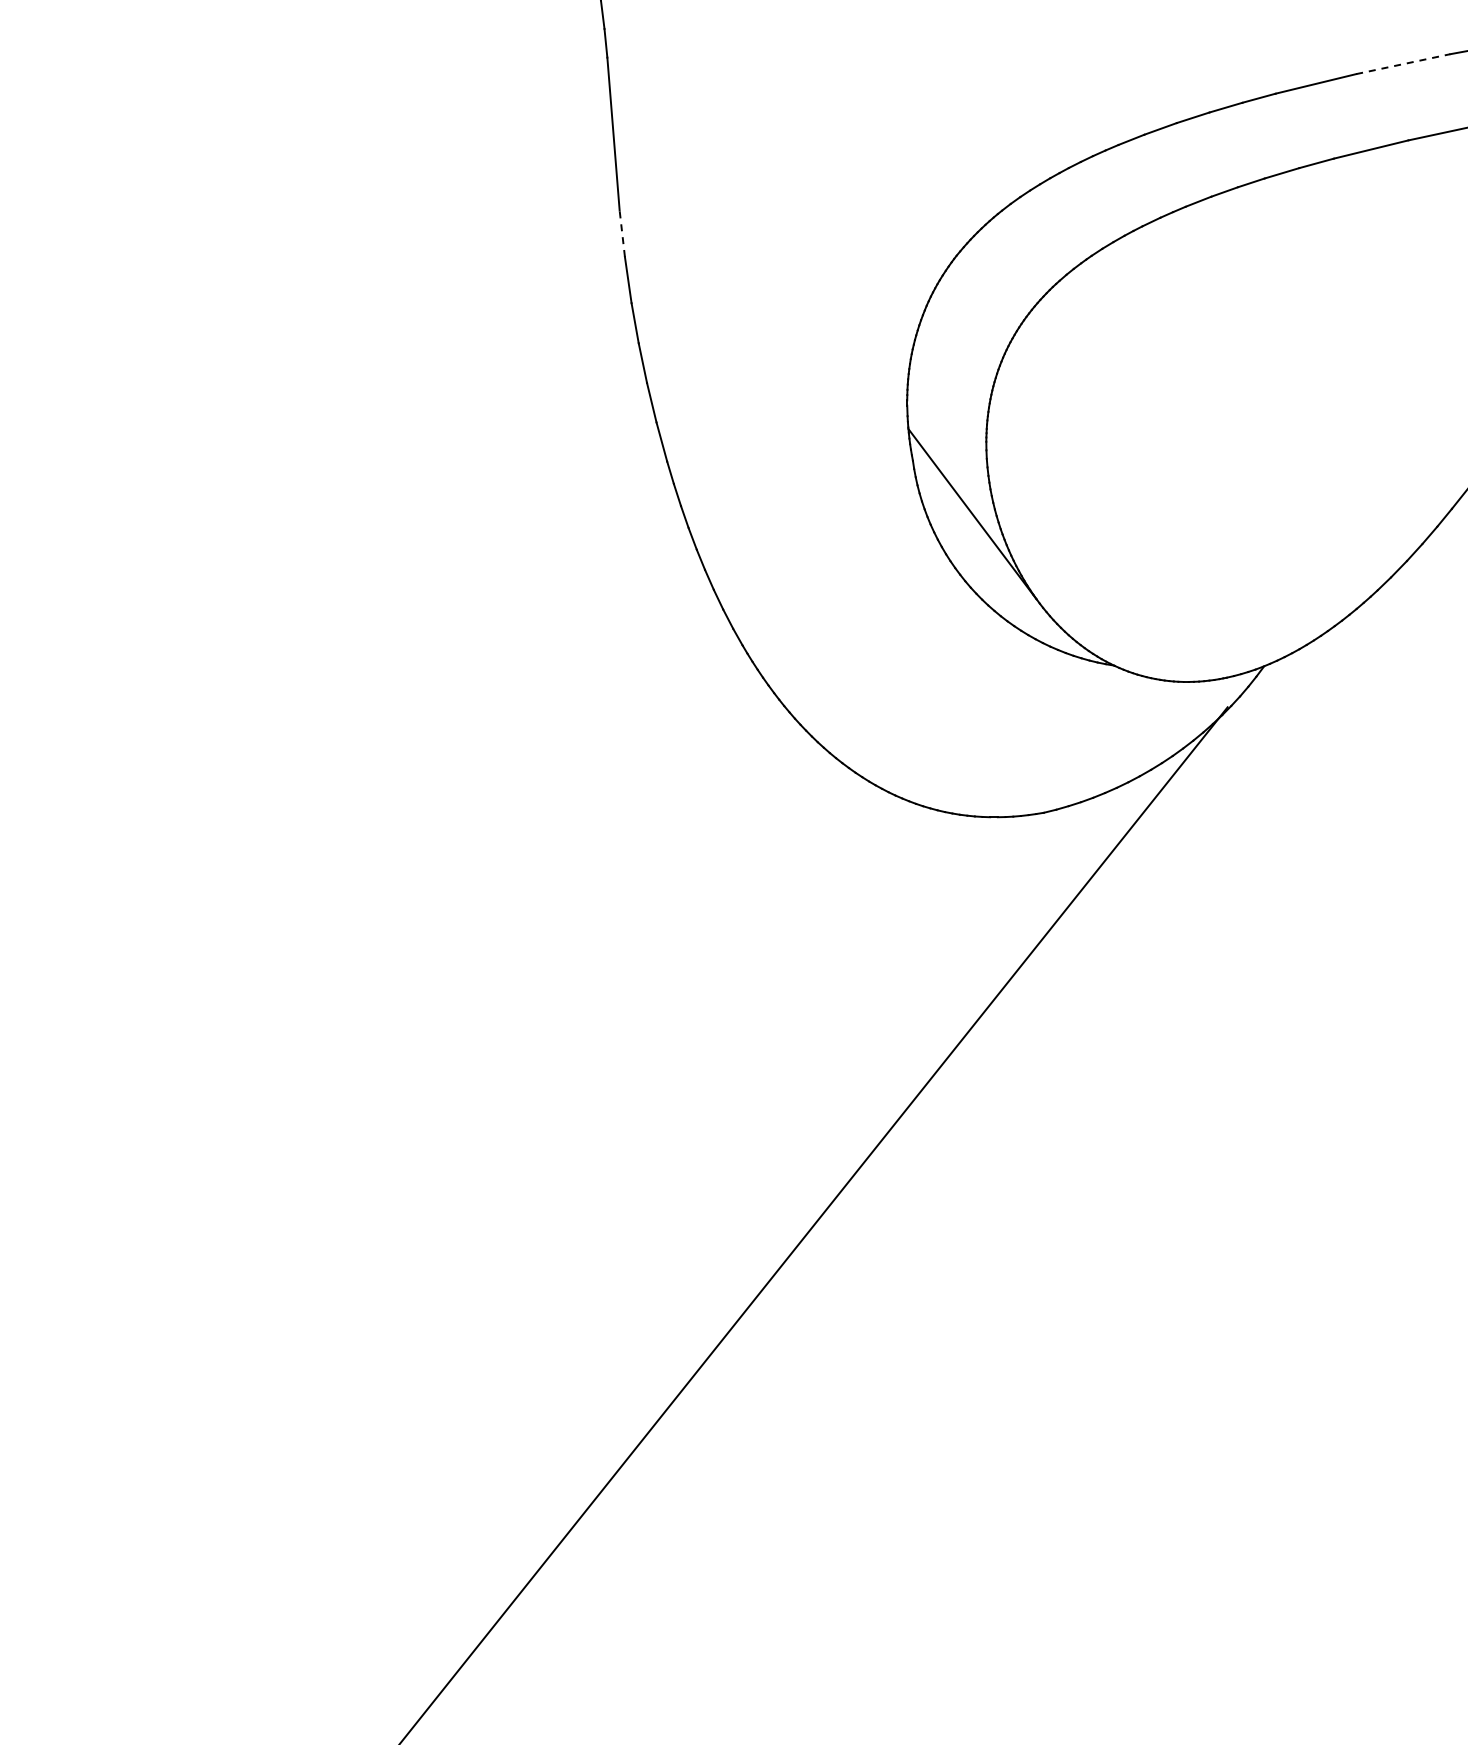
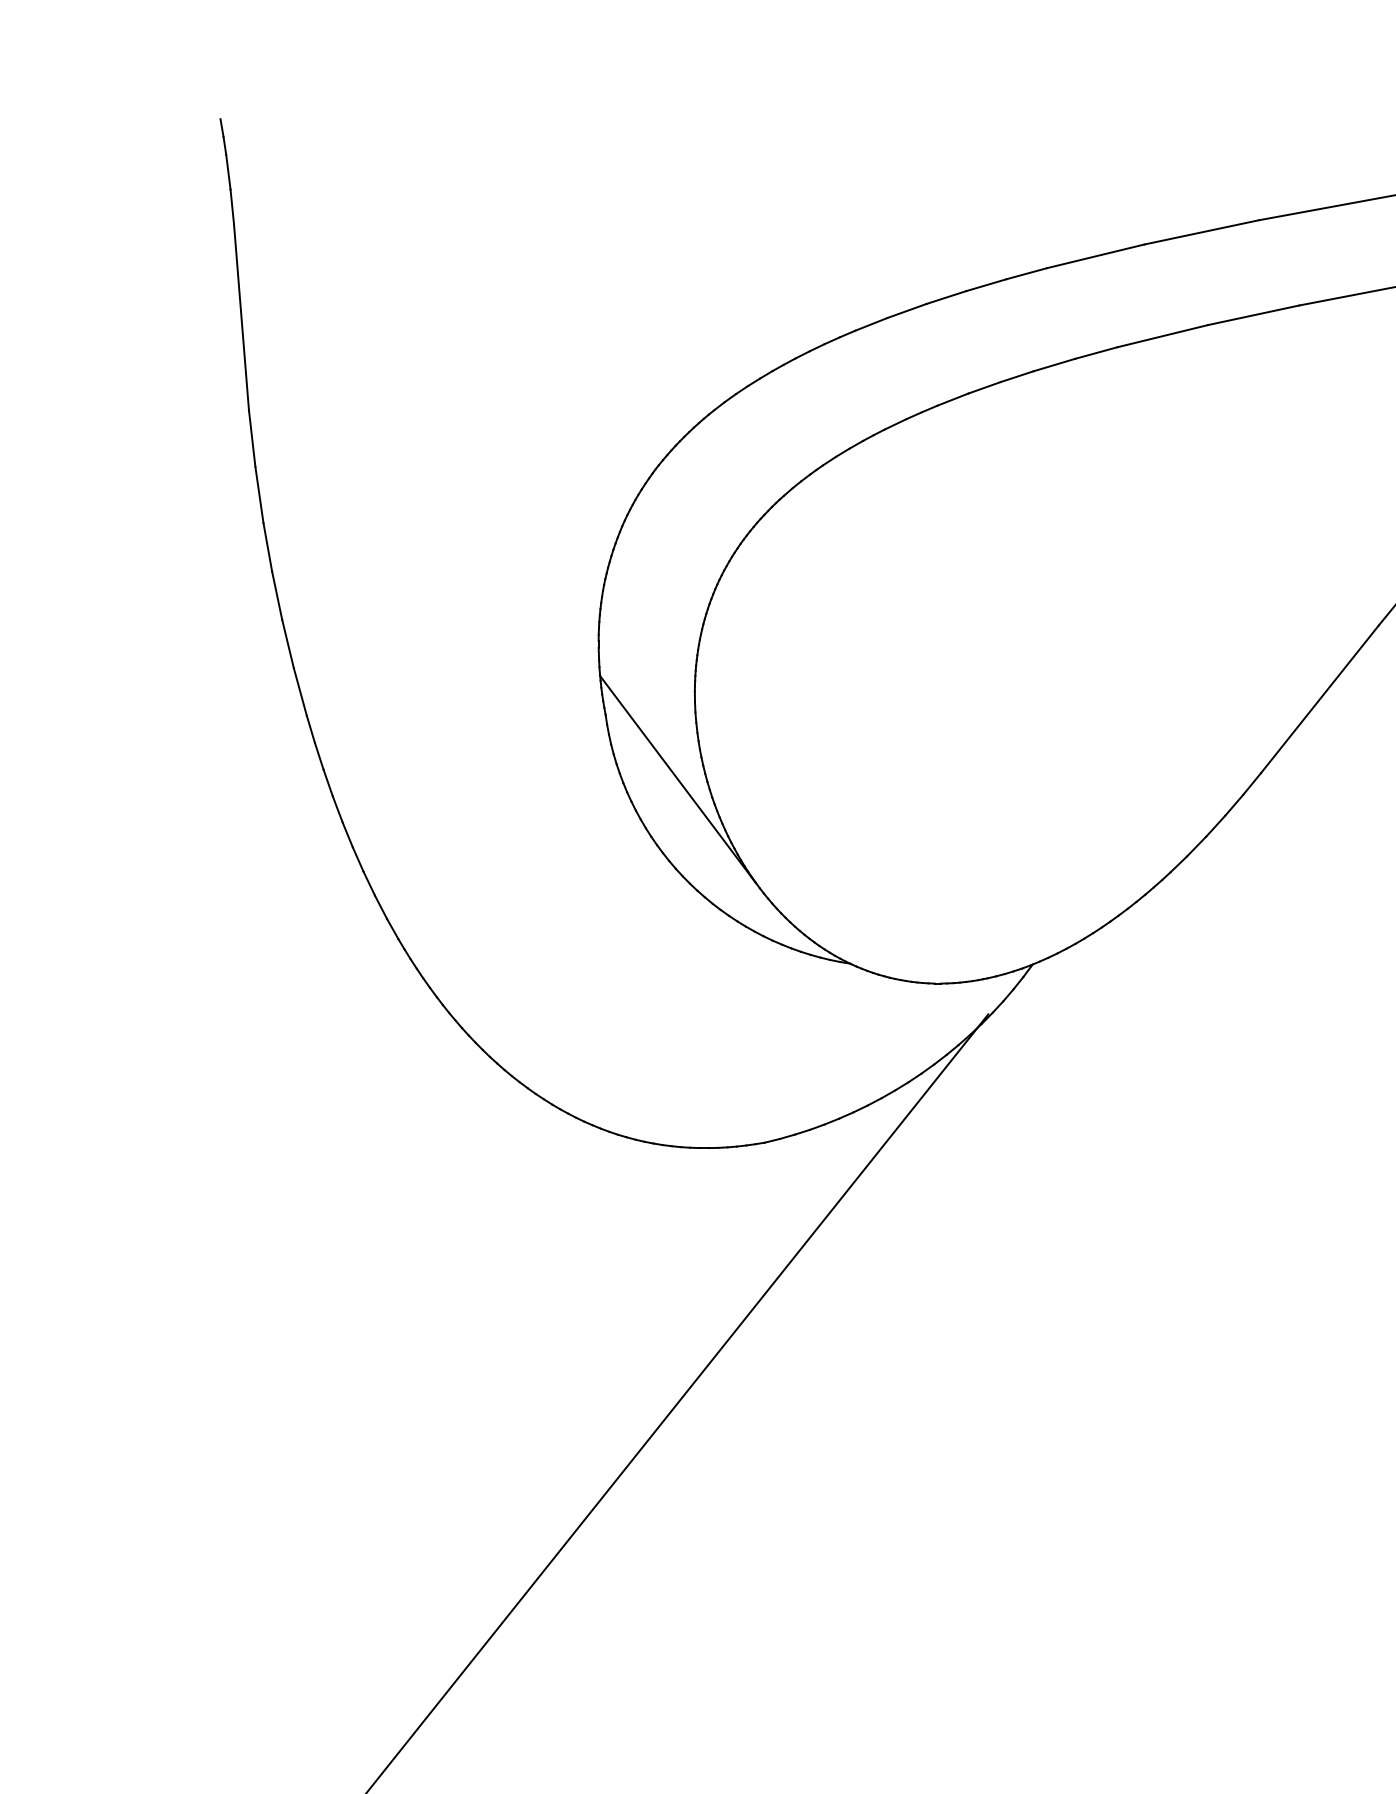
line: (1403, 64) -> (1202, 232), dashed -> solid
line: (622, 233) -> (252, 438), dashed -> solid

